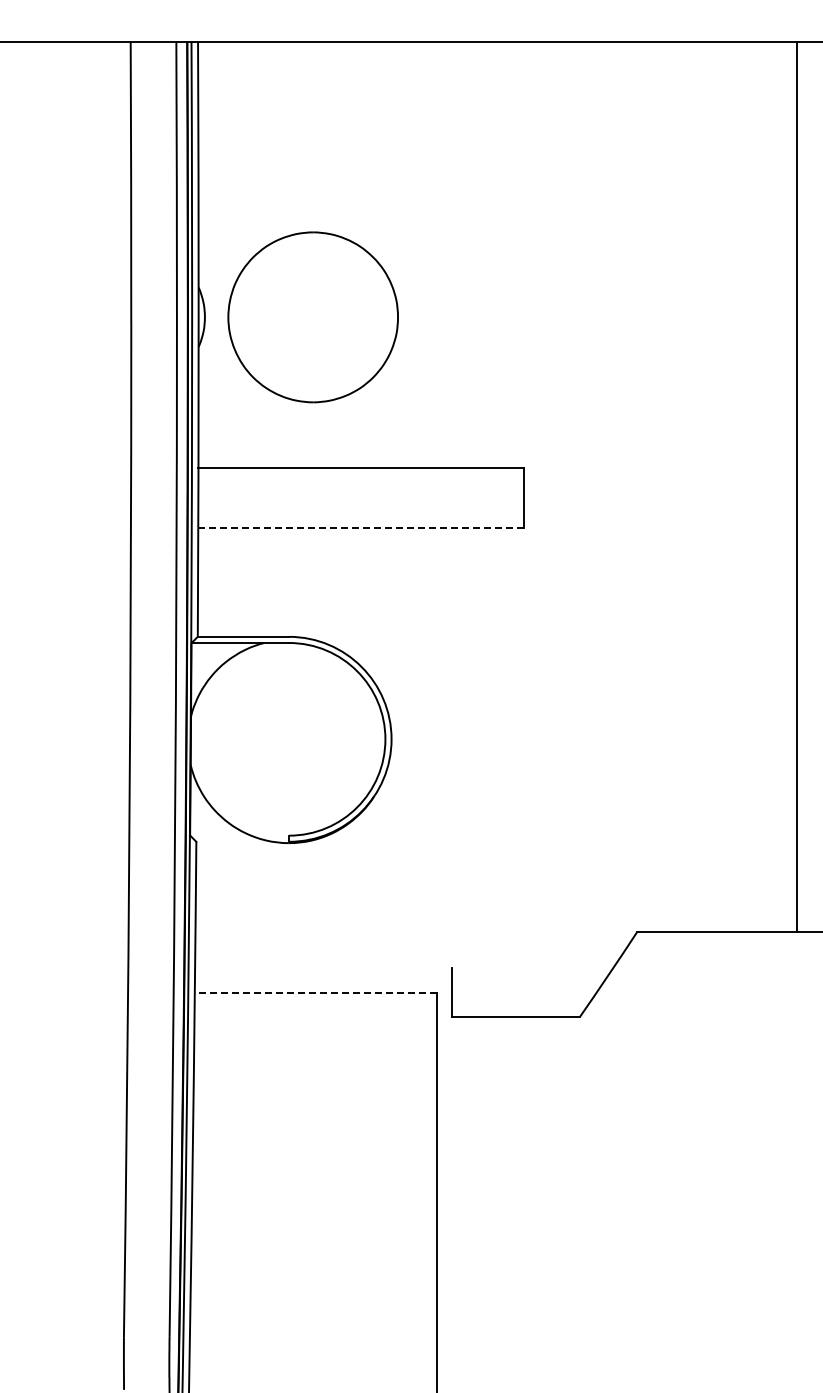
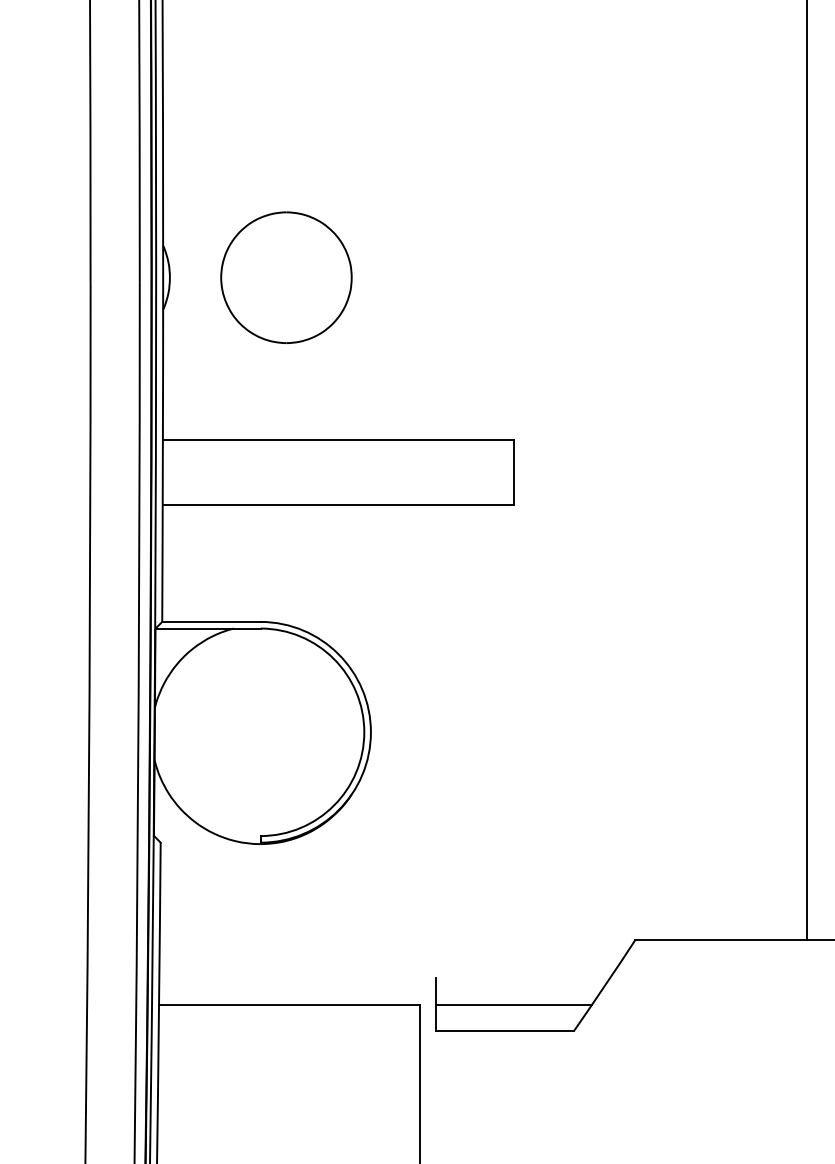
part: (312, 316) -> (285, 276), size x0.71
line: (361, 528) -> (338, 505), dashed -> solid
line: (315, 992) -> (289, 1004), dashed -> solid
line: (523, 992) -> (513, 1004), added

